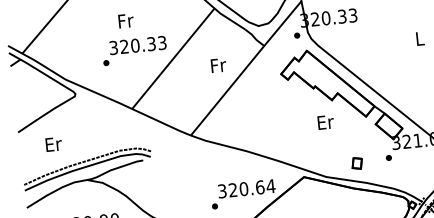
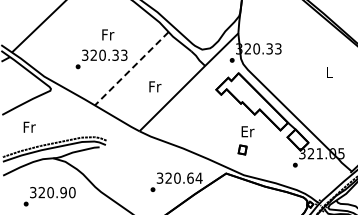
text: (126, 20) -> (108, 34), moved
line: (173, 59) -> (131, 69), solid -> dashed
text: (218, 65) -> (155, 86), moved
text: (53, 144) -> (29, 127), Er -> Fr
part: (356, 162) -> (242, 149), moved

